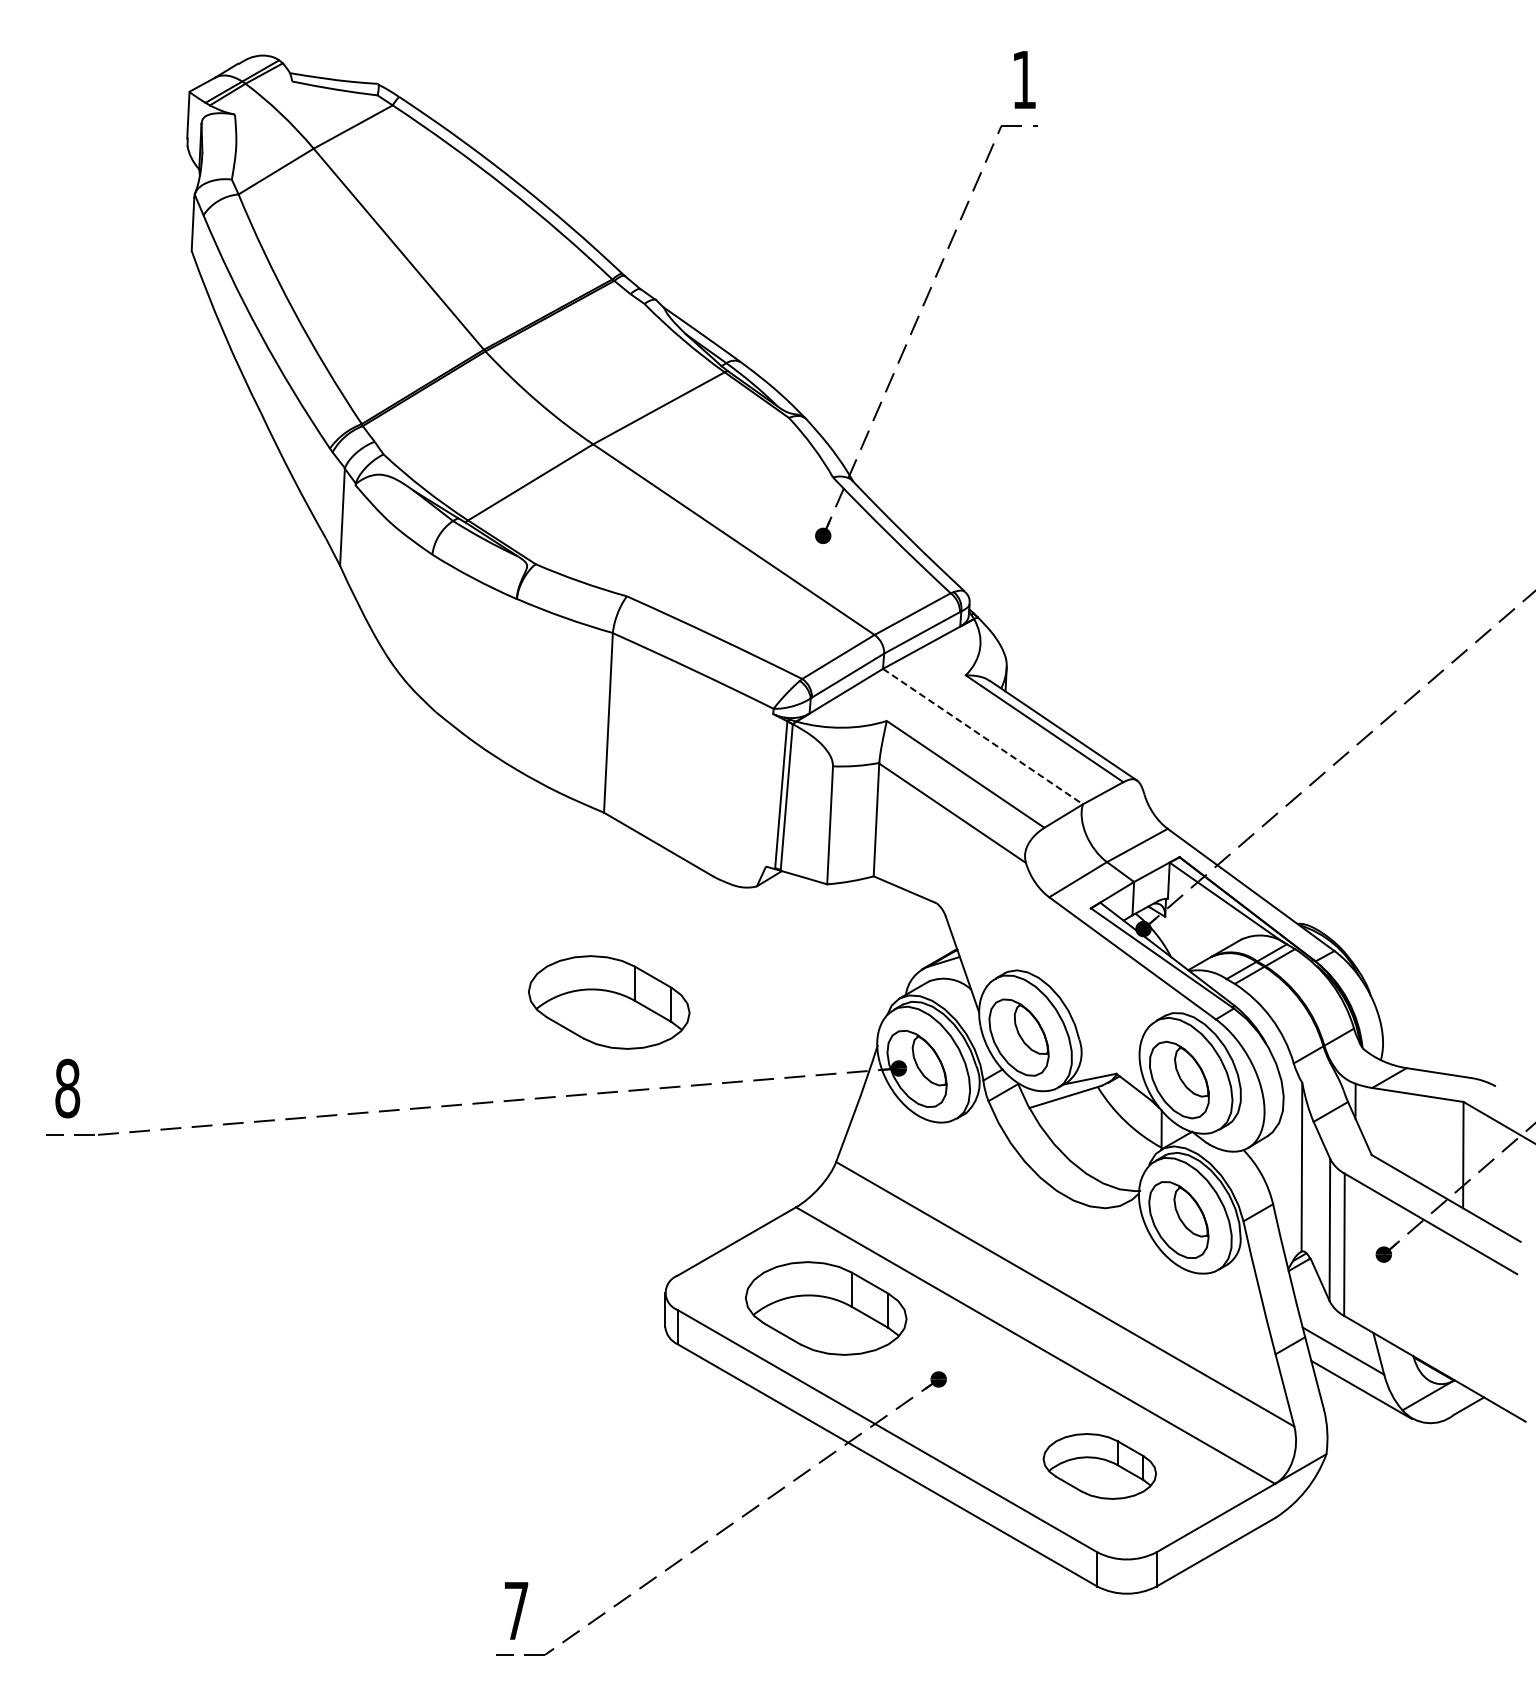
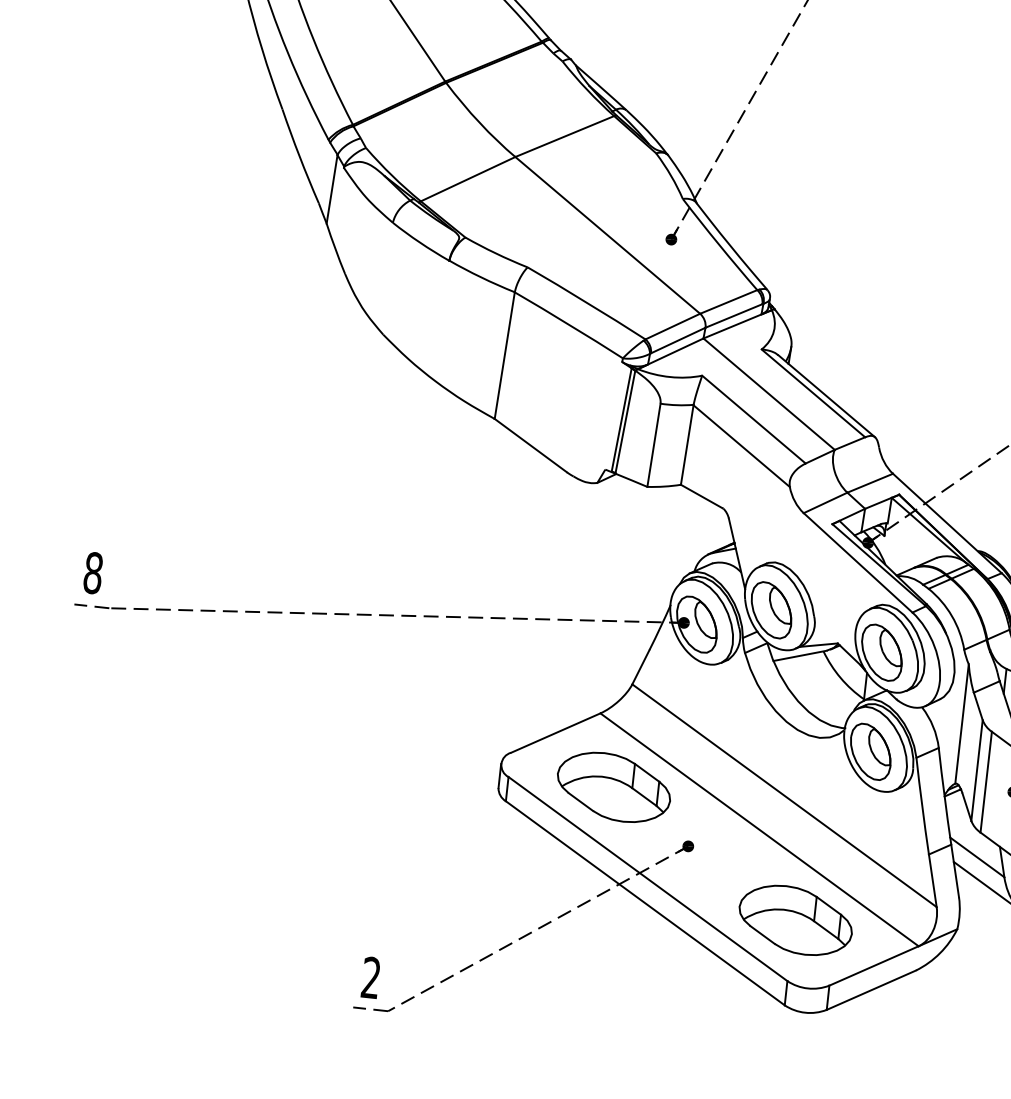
line: (982, 736) -> (768, 394), dashed -> solid
part: (609, 1002) -> (483, 553), removed
part: (1099, 1466) -> (795, 920), size x1.43
text: (516, 1610) -> (371, 977), 7 -> 2

